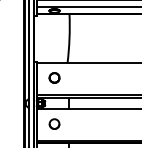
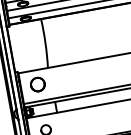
part: (54, 77) -> (37, 84), size x1.4

